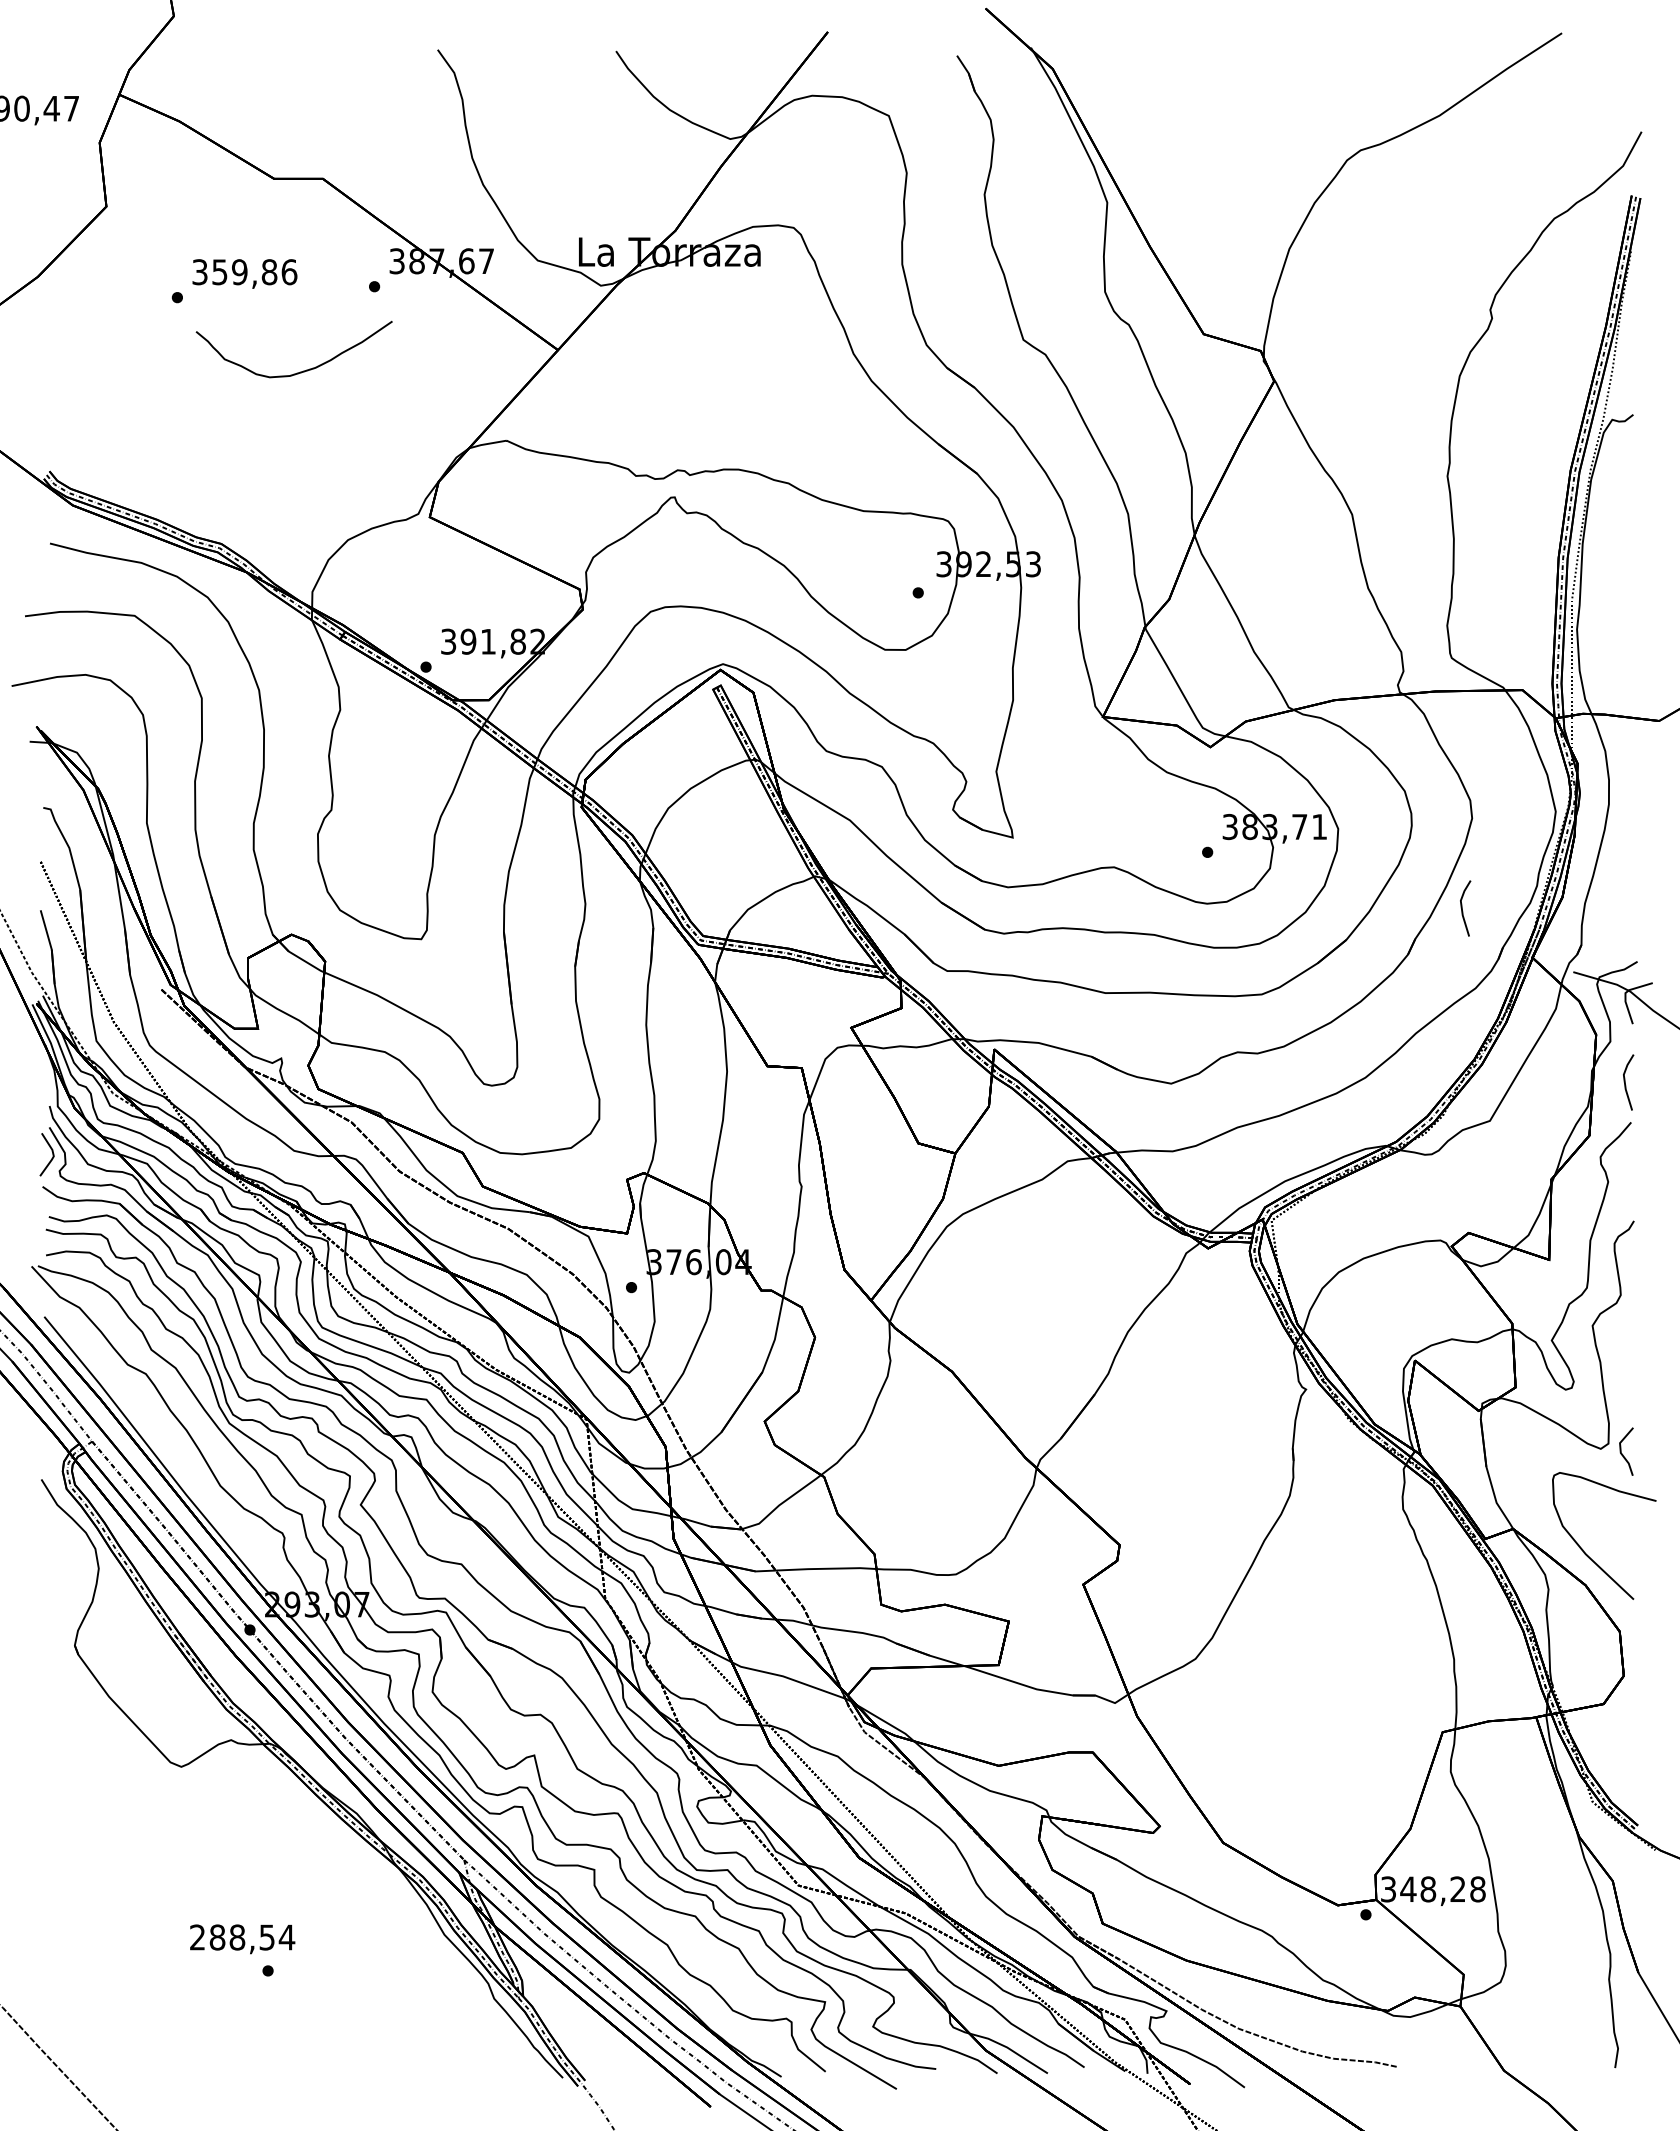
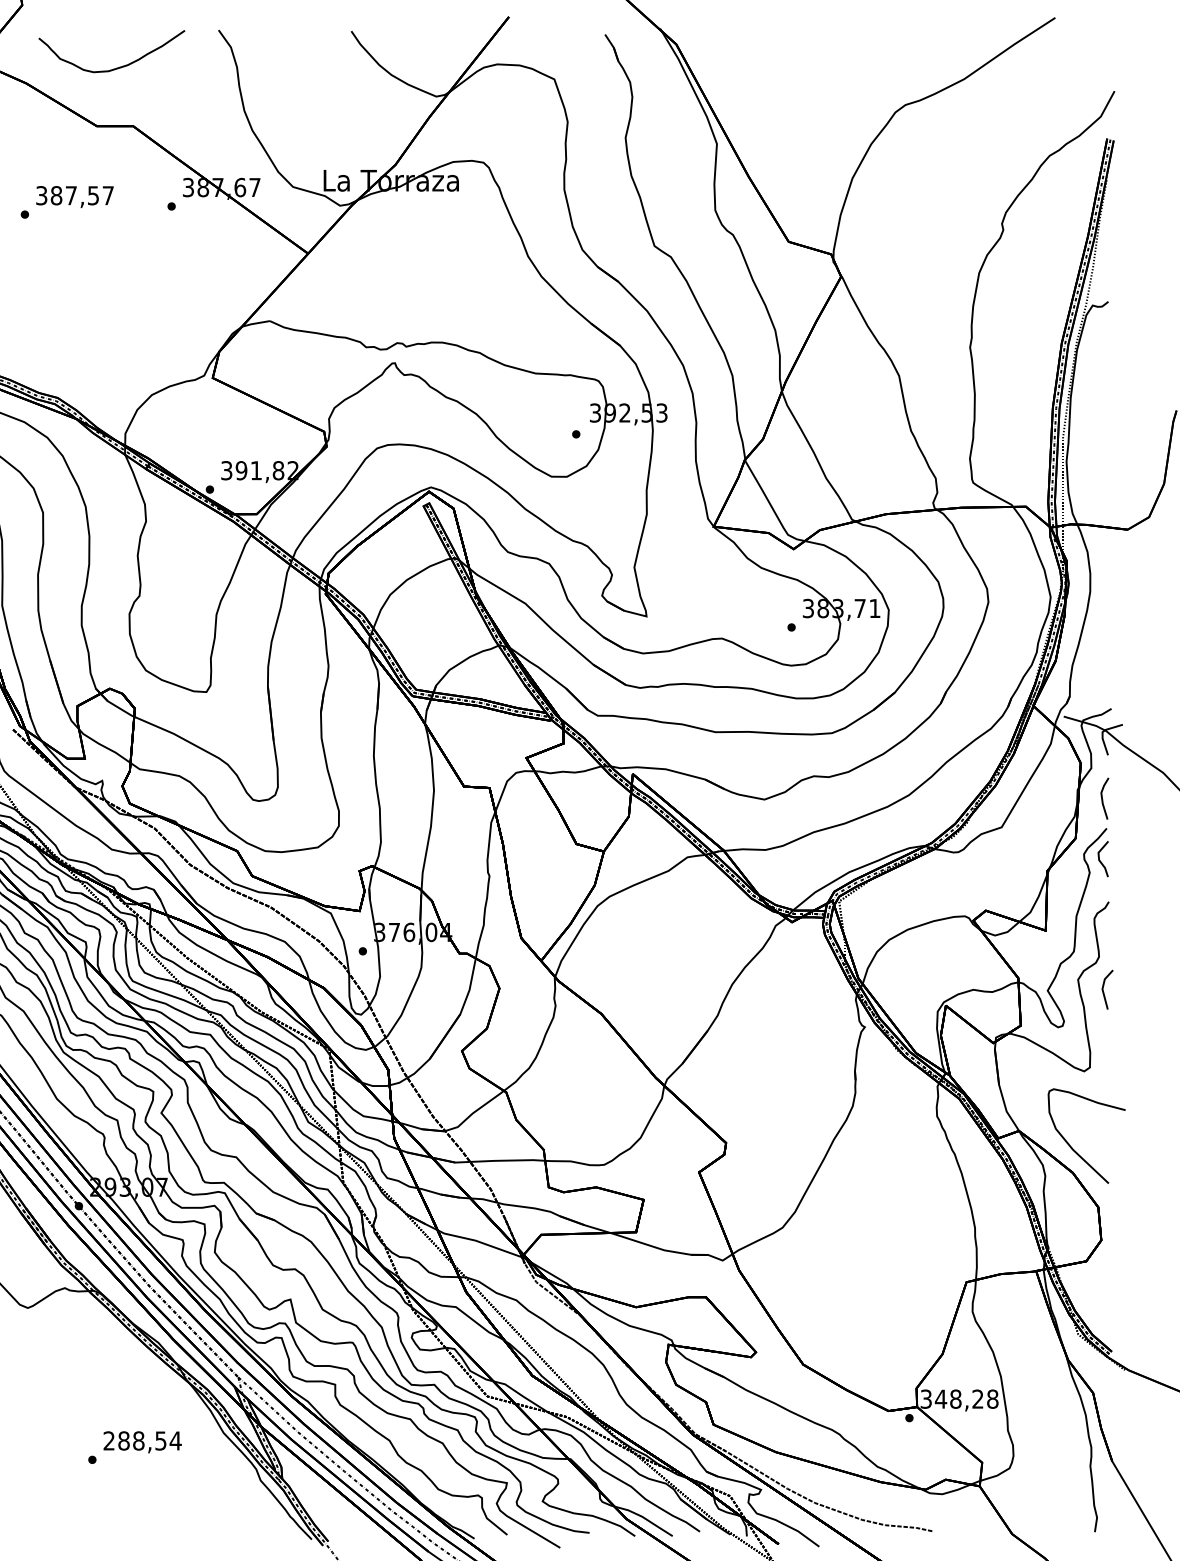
text: (254, 272) -> (82, 195), 359,86 -> 387,57
curve: (300, 371) -> (116, 67), moved
line: (1462, 908) -> (981, 669), removed
line: (1626, 1338) -> (1103, 989), added
line: (1623, 1454) -> (1101, 861), moved
text: (242, 1939) -> (142, 1442), moved

